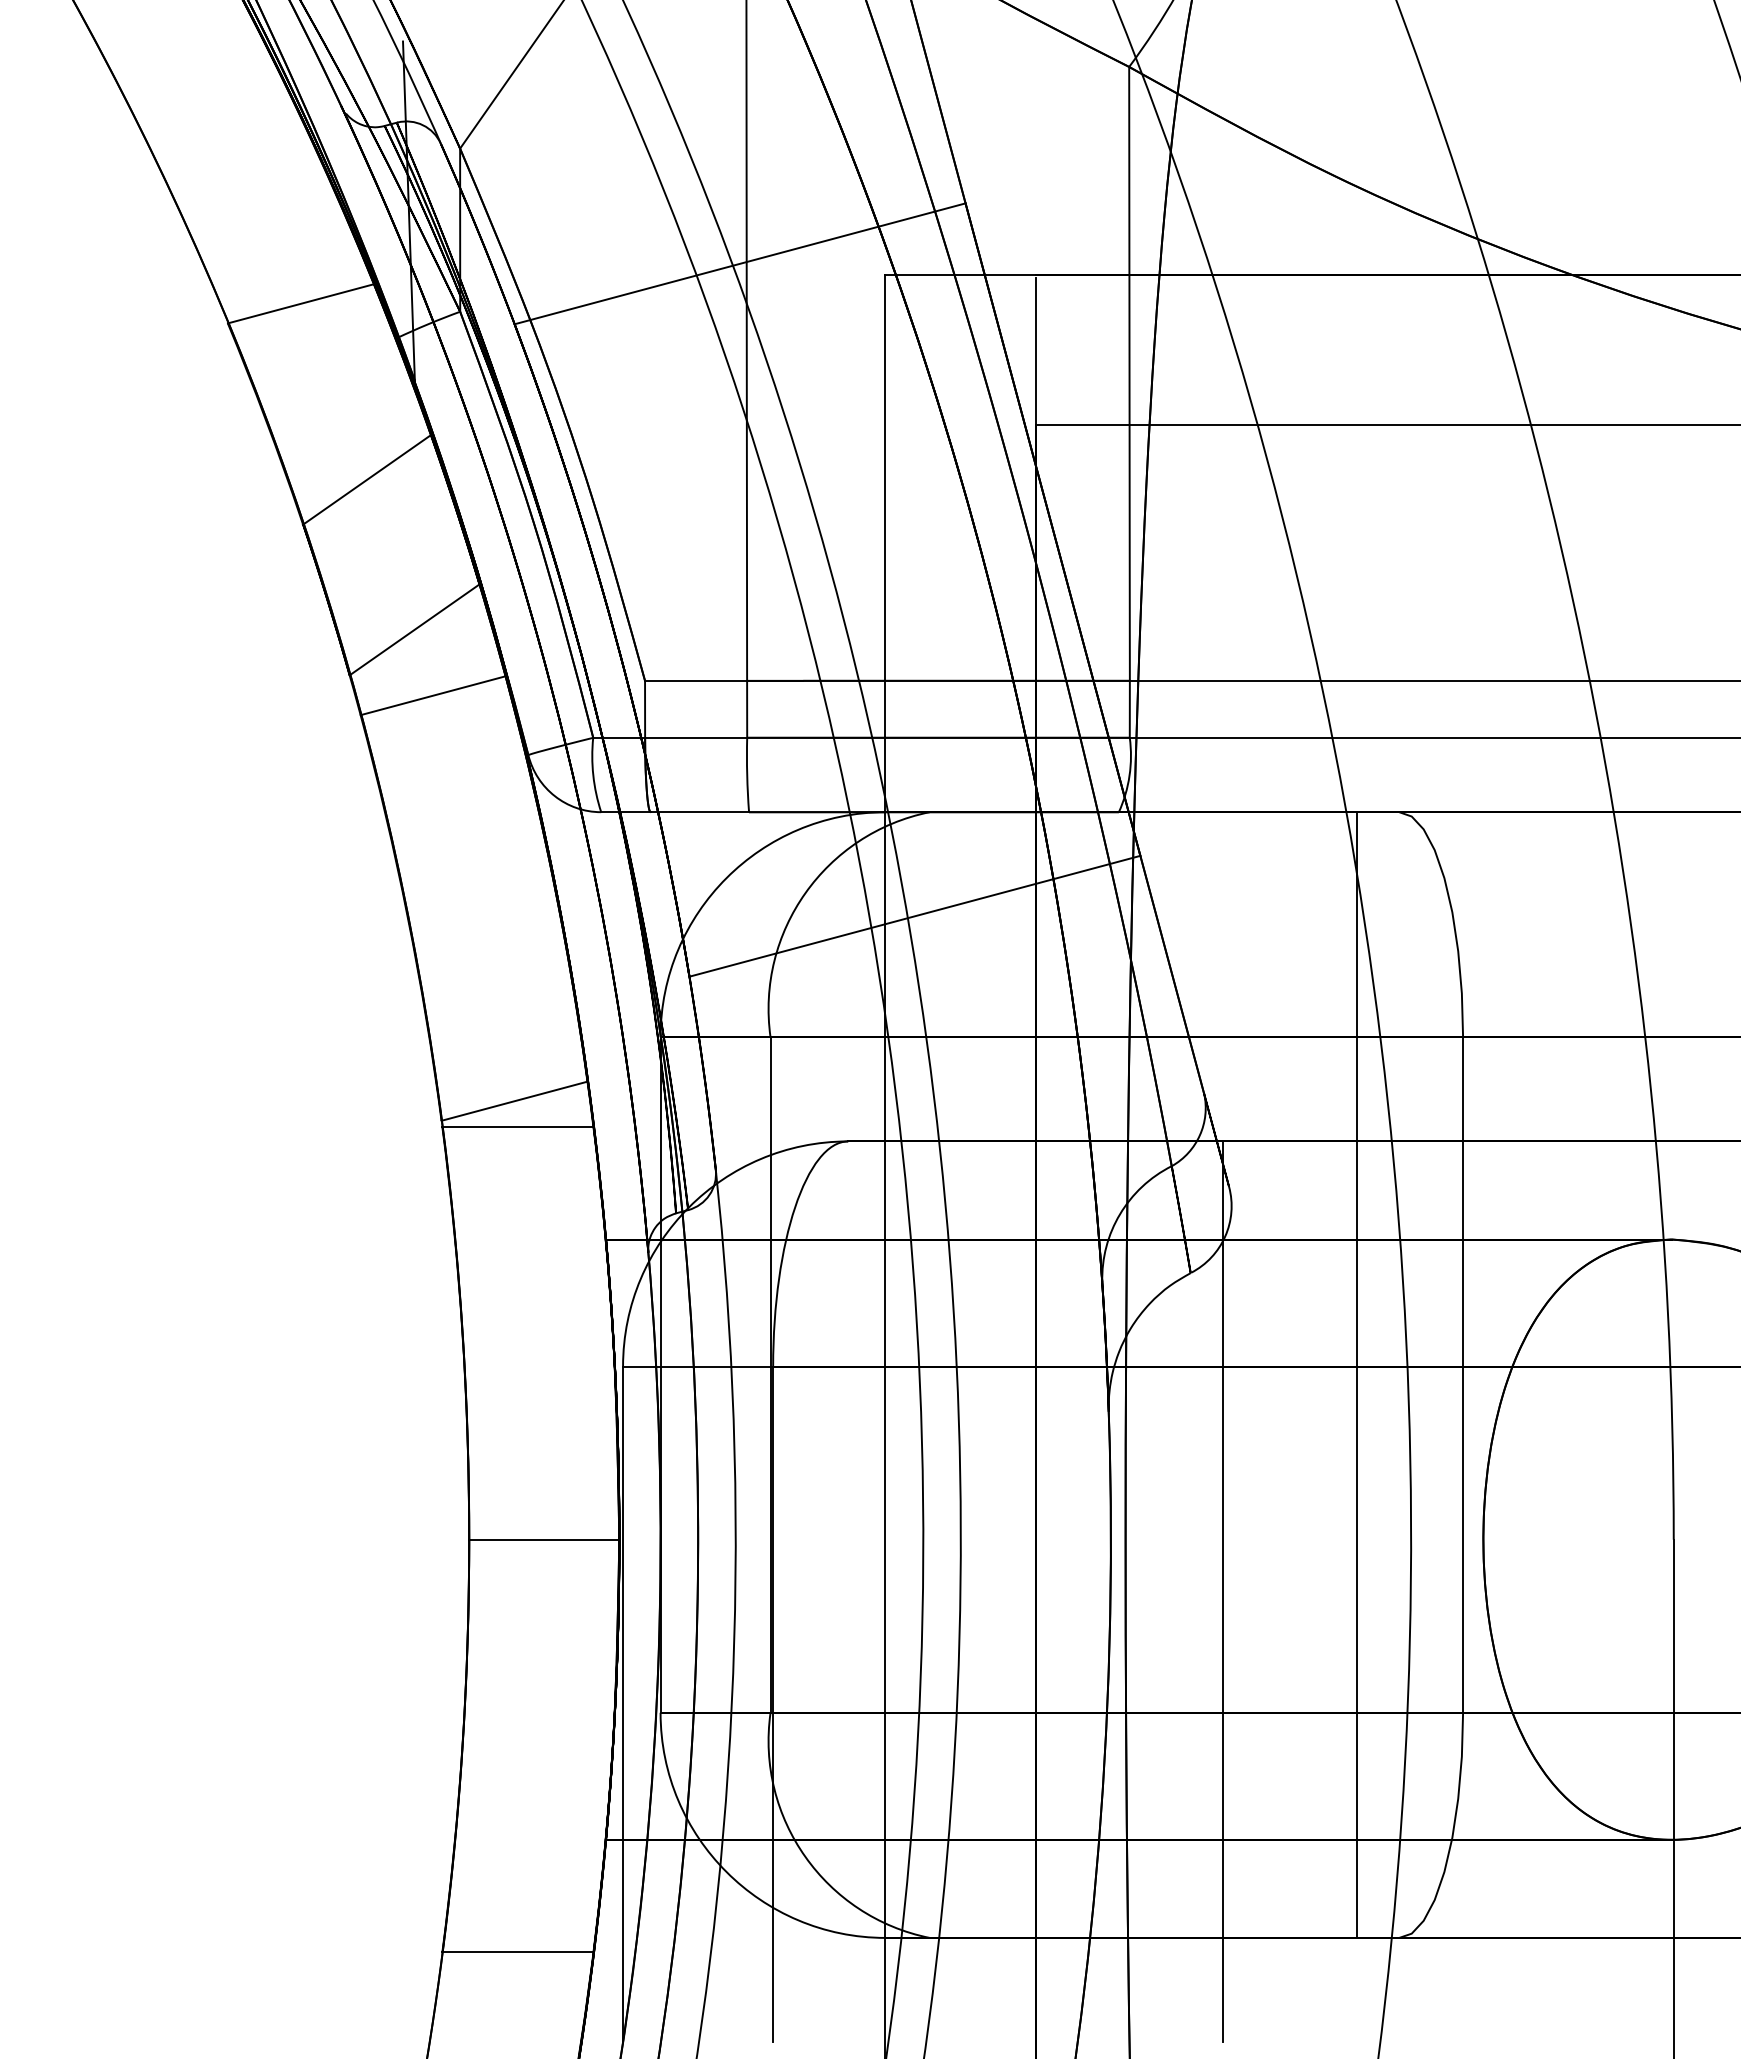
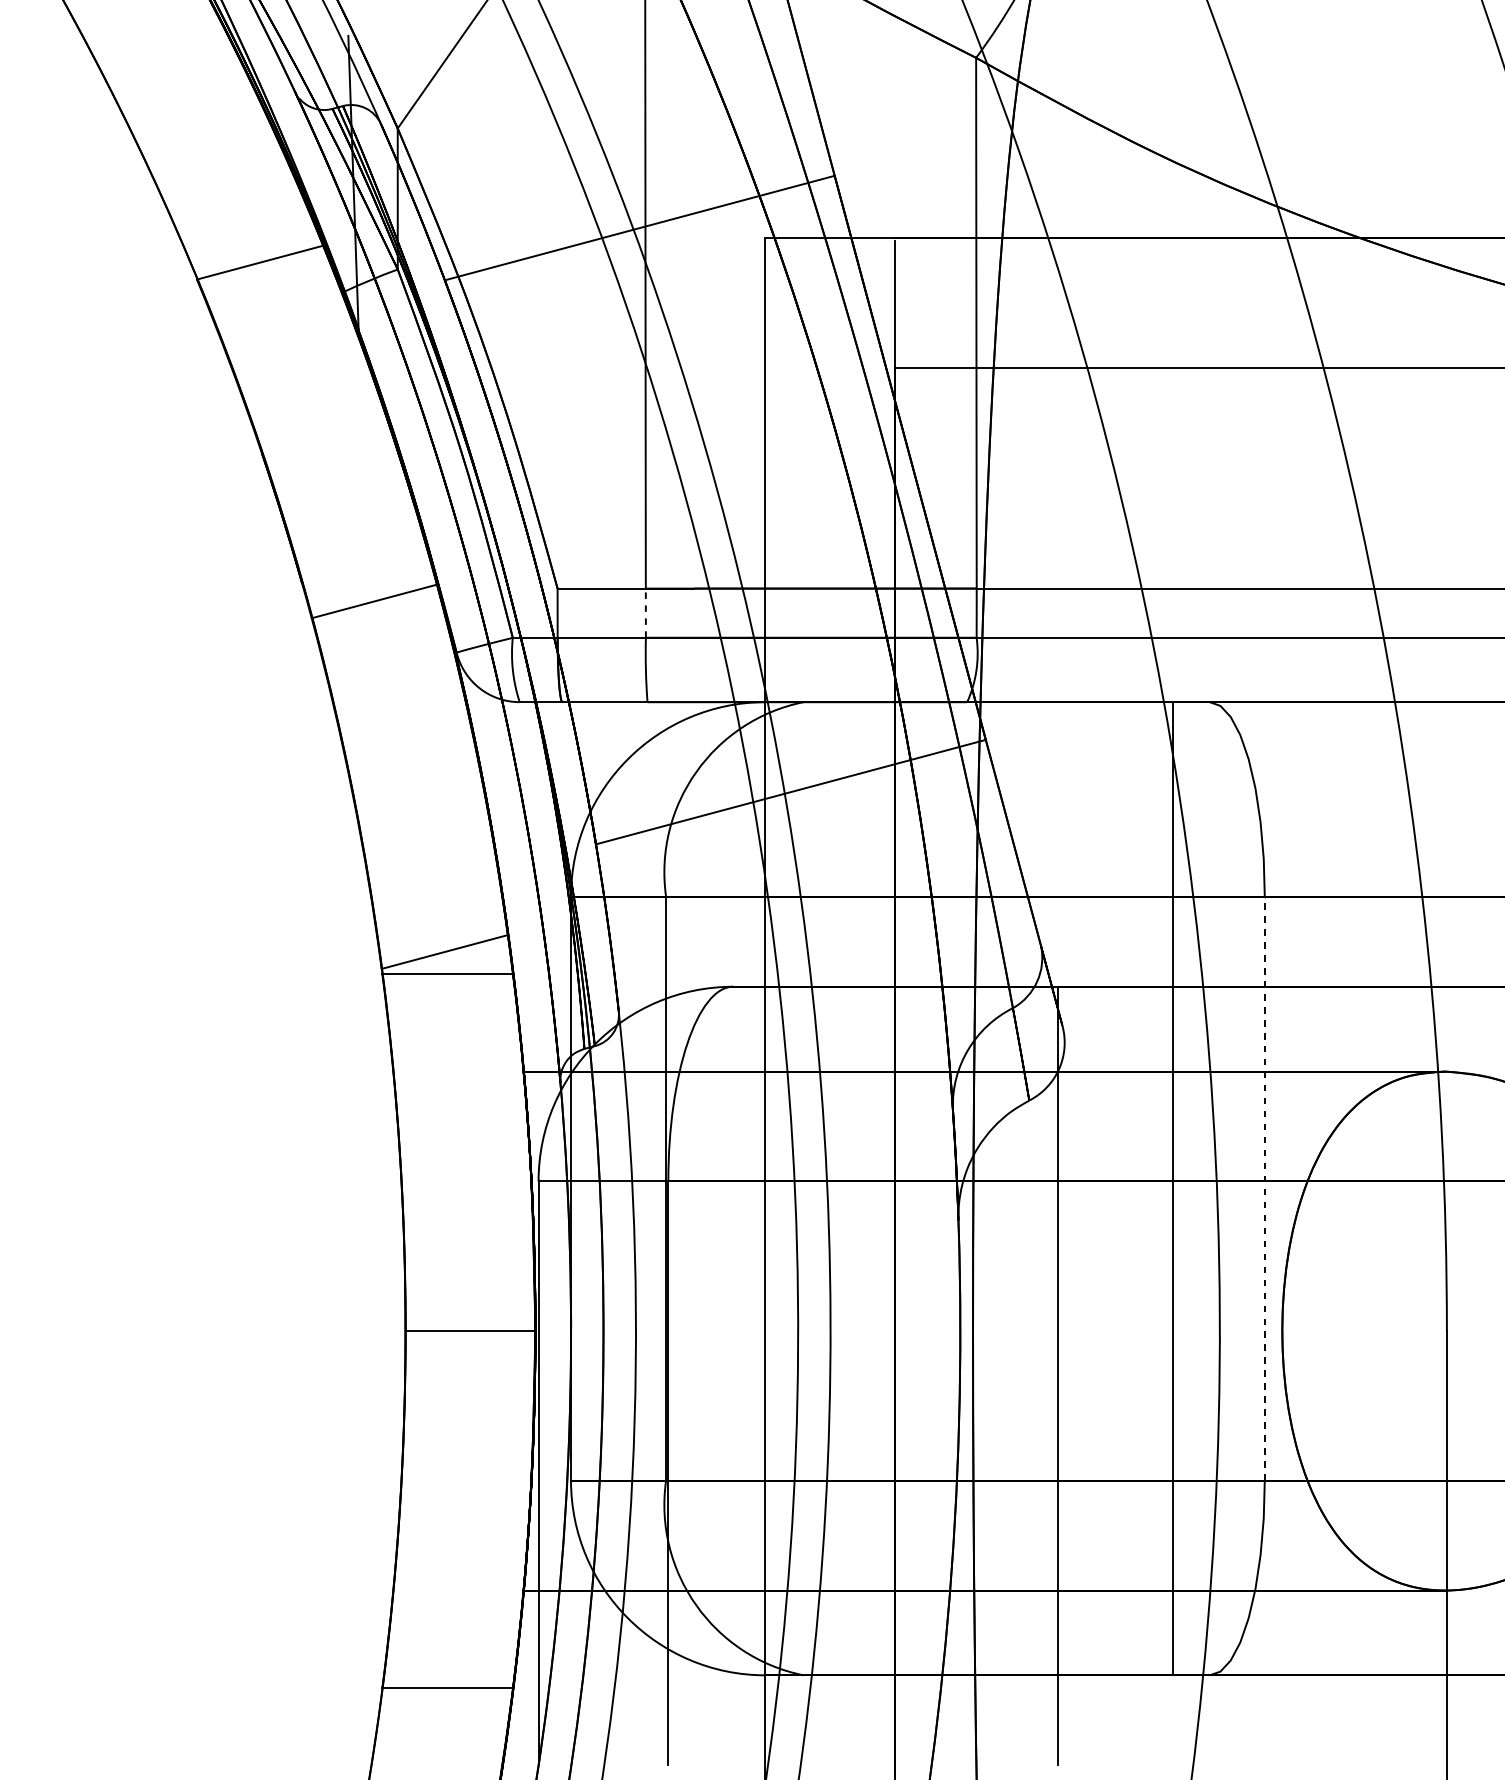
line: (366, 479) -> (316, 414), removed
line: (414, 629) -> (358, 544), removed
line: (747, 708) -> (646, 612), solid -> dashed
line: (1463, 1375) -> (1265, 1189), solid -> dashed

